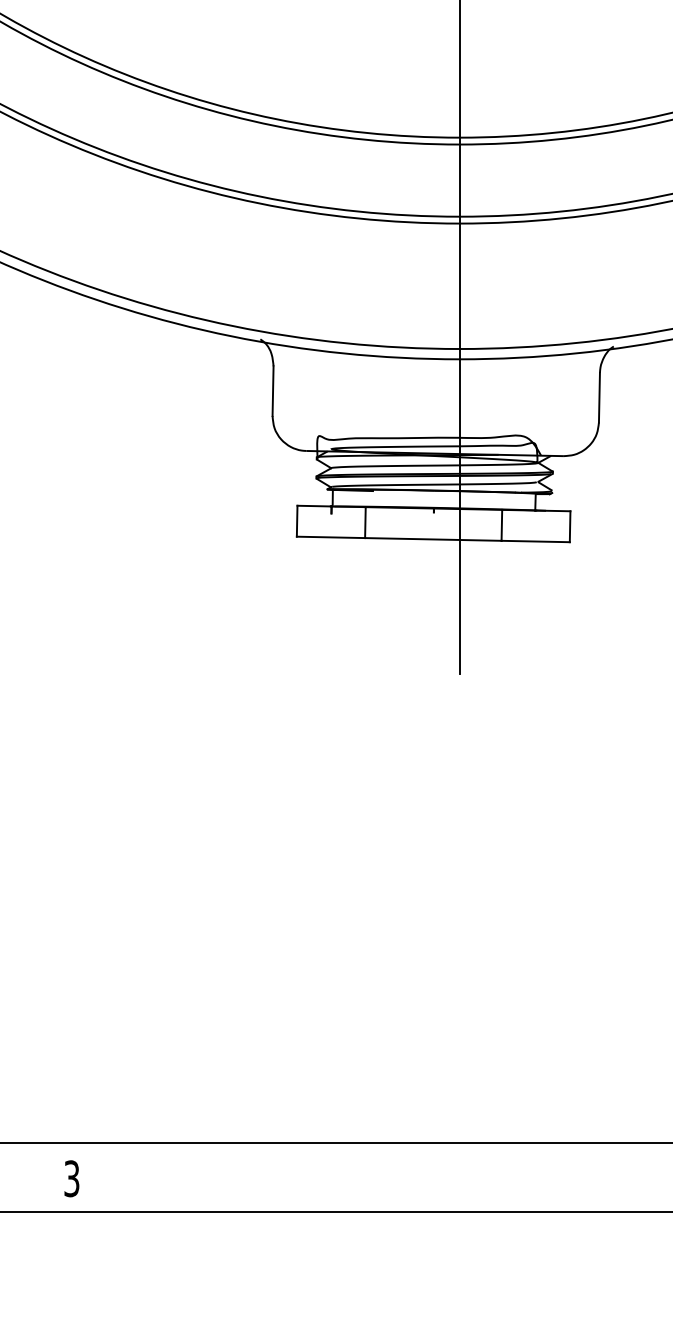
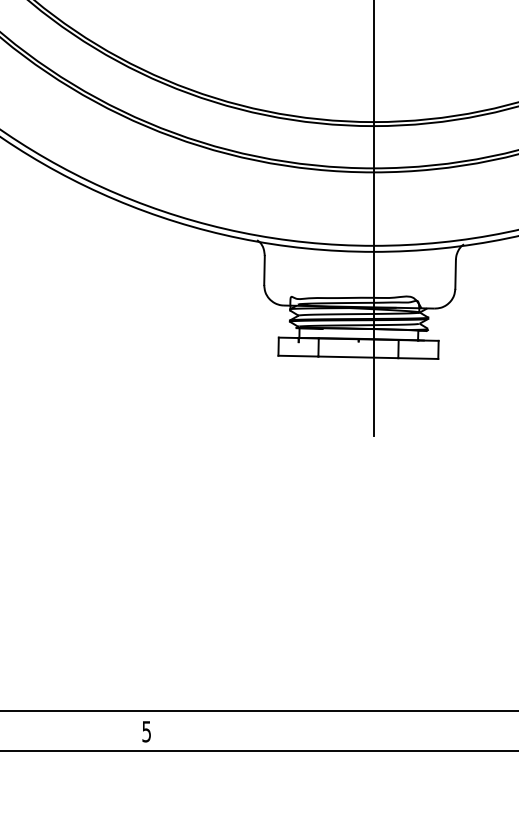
text: (71, 1176) -> (146, 730), 3 -> 5

